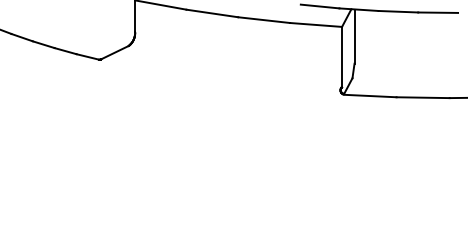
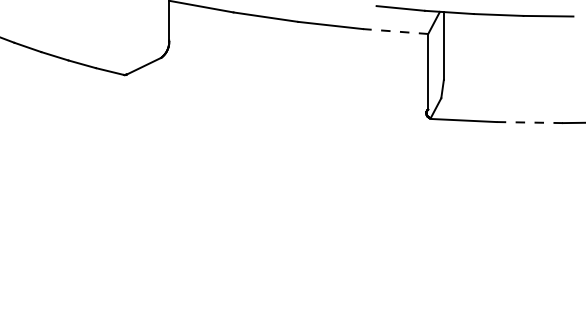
line: (315, 24) -> (395, 31), solid -> dashed
line: (422, 97) -> (529, 122), solid -> dashed

